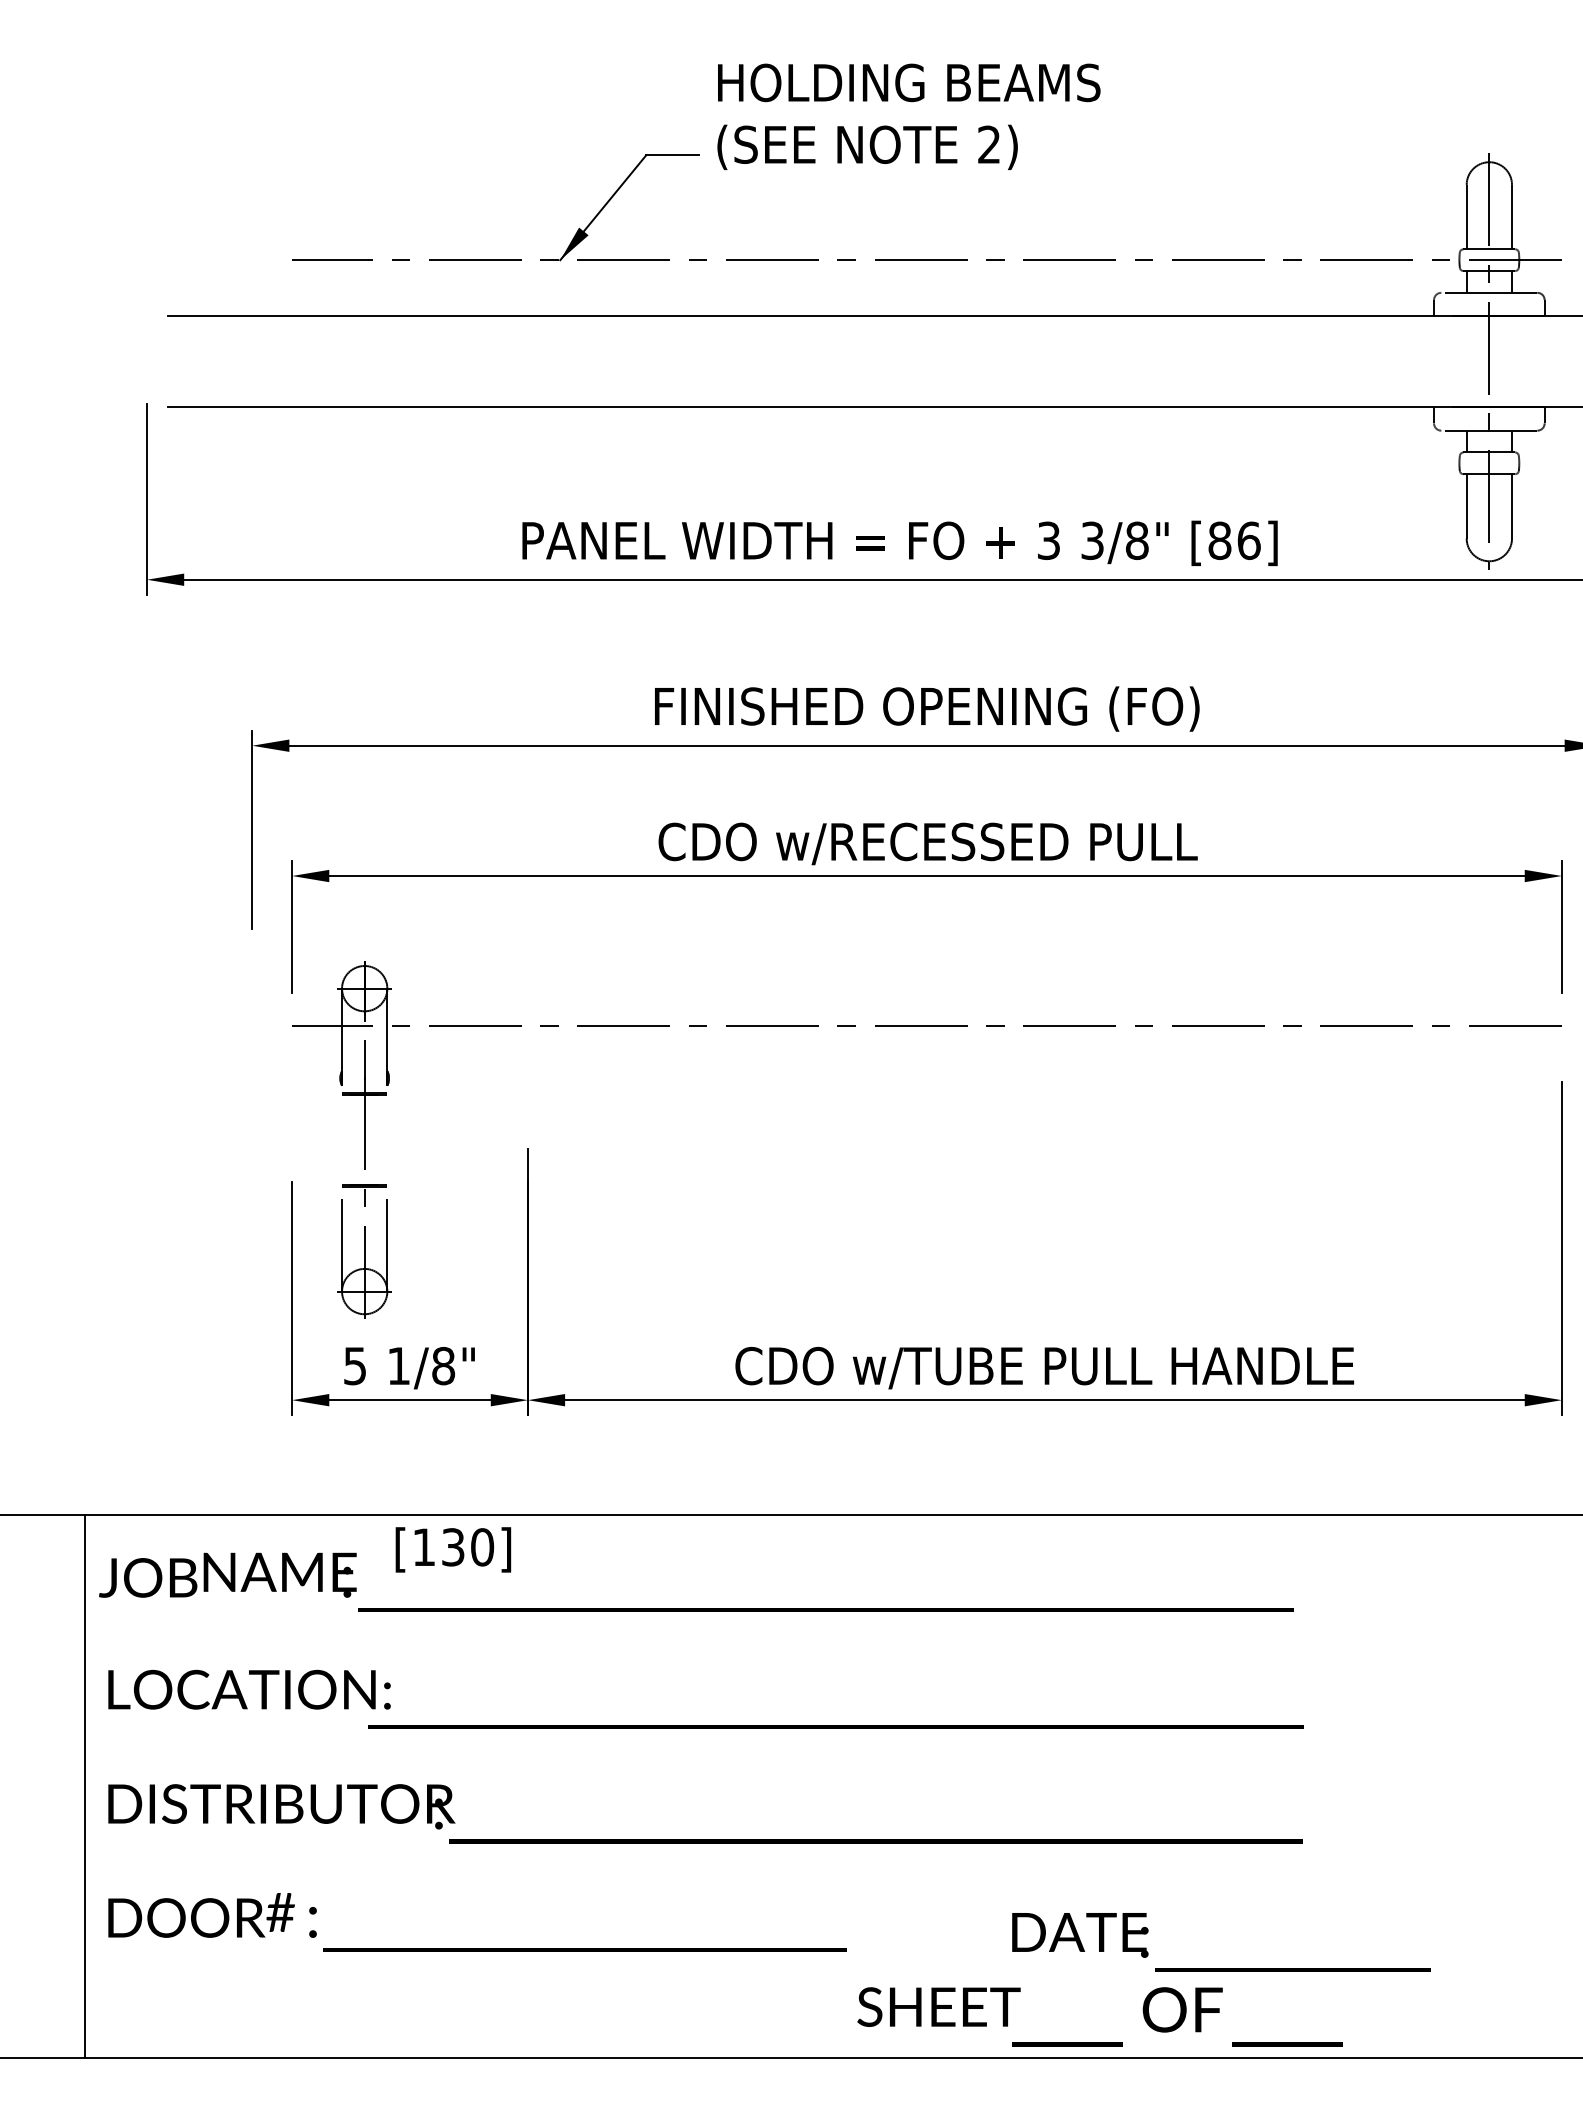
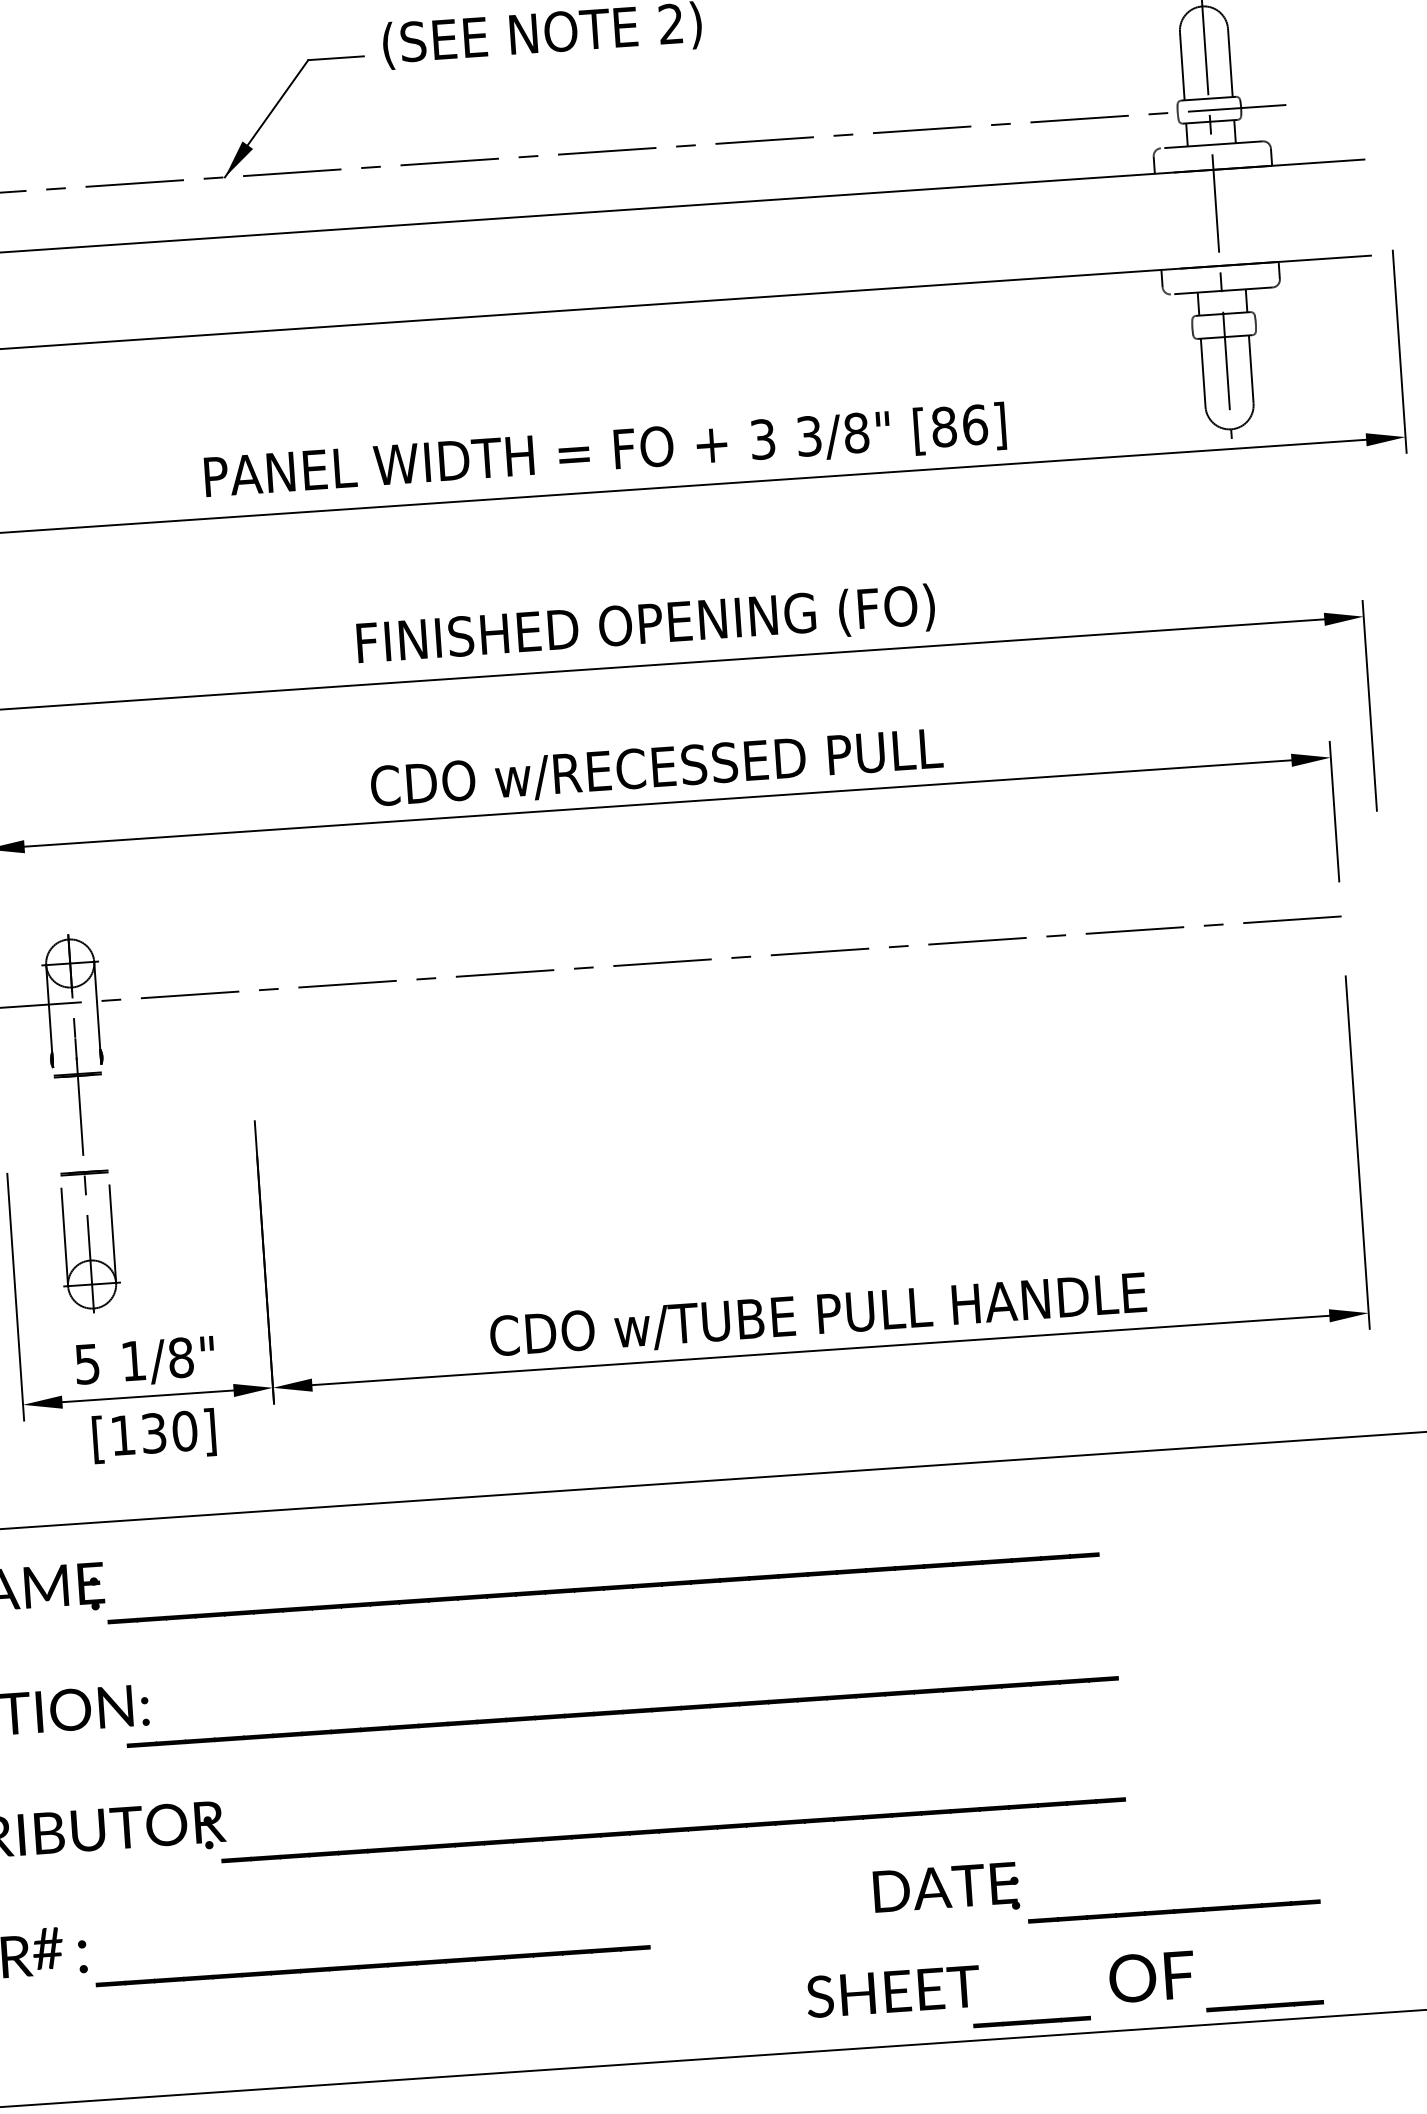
text: (453, 1549) -> (154, 1435), moved
text: (1221, 1942) -> (1096, 1887), moved
text: (1099, 2016) -> (1064, 1990), moved

